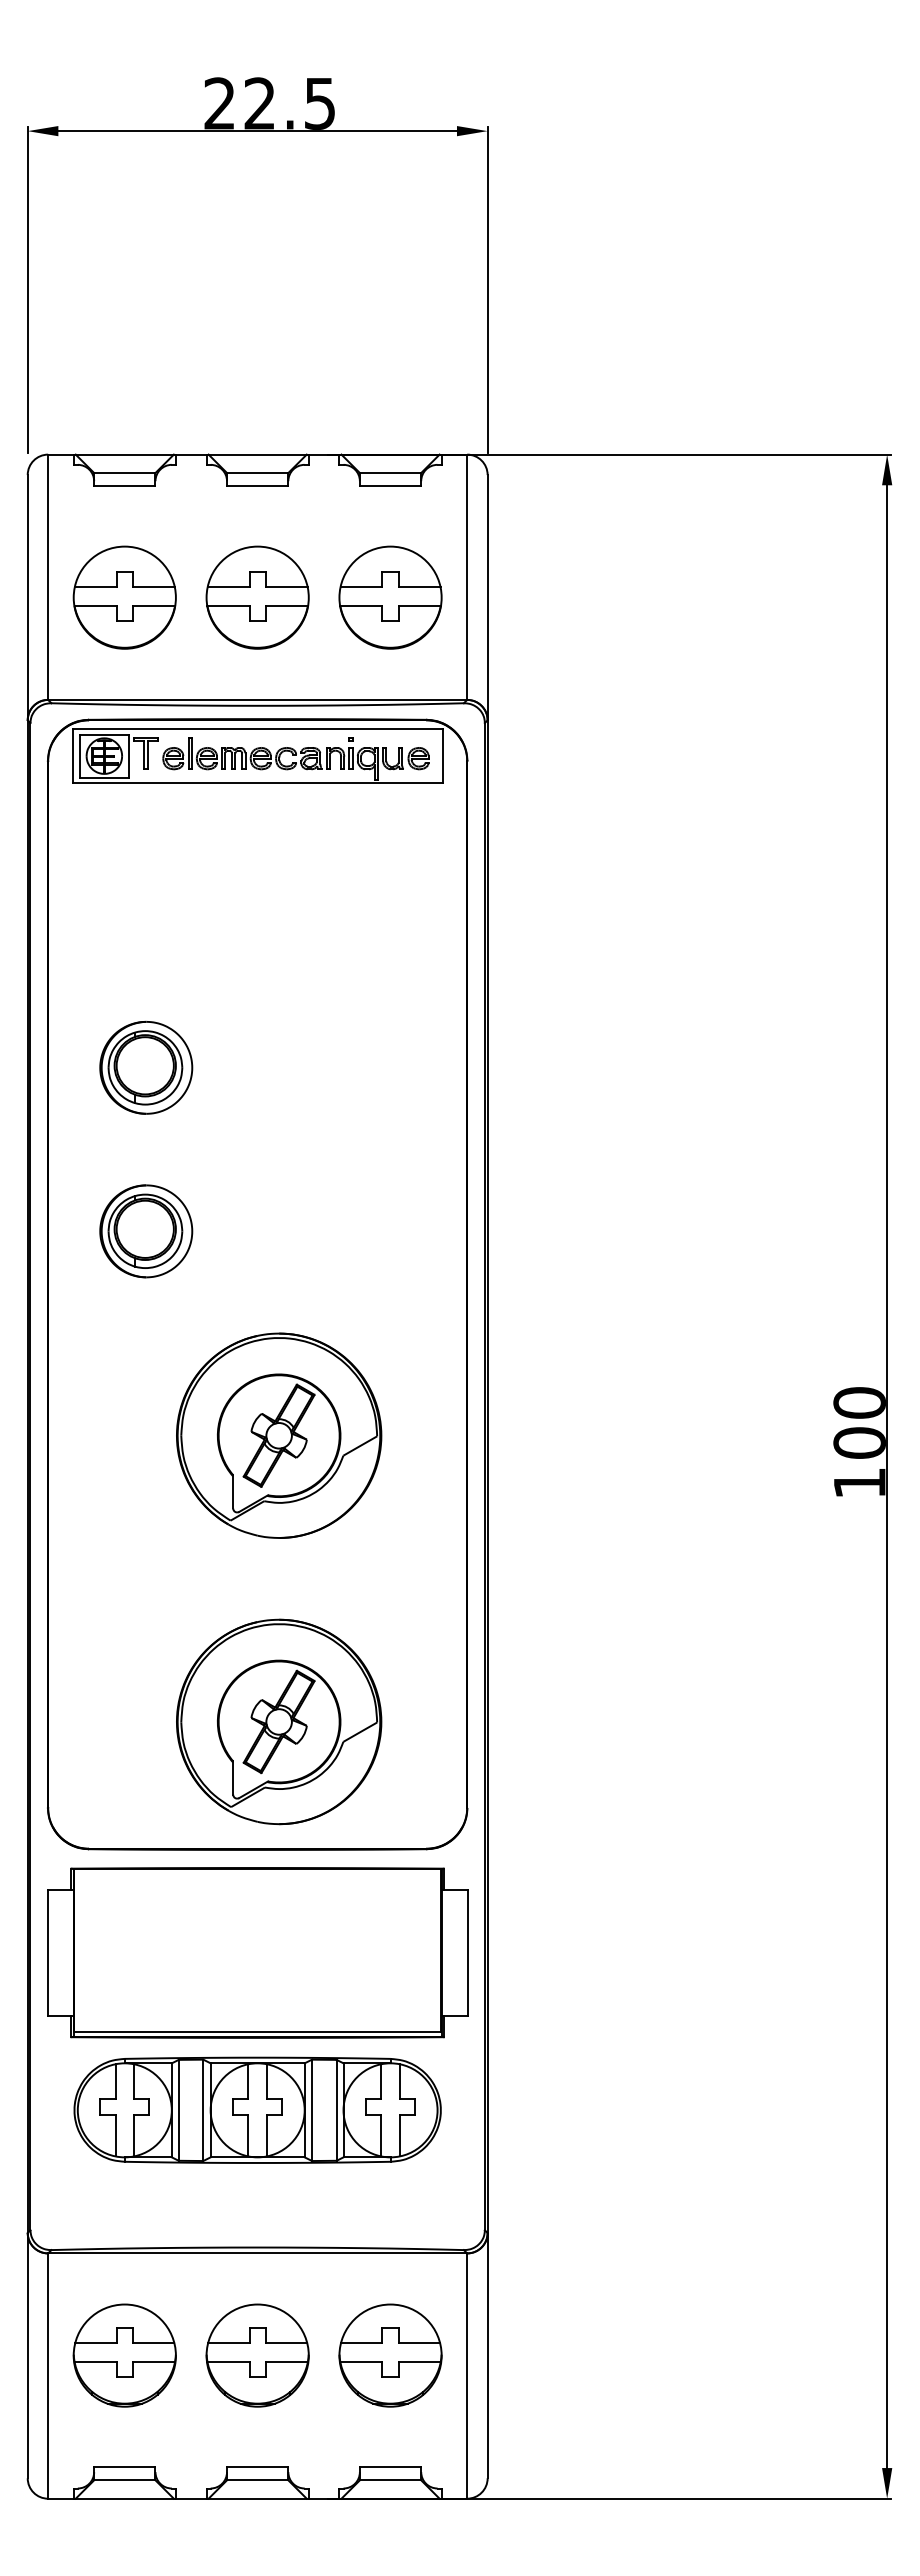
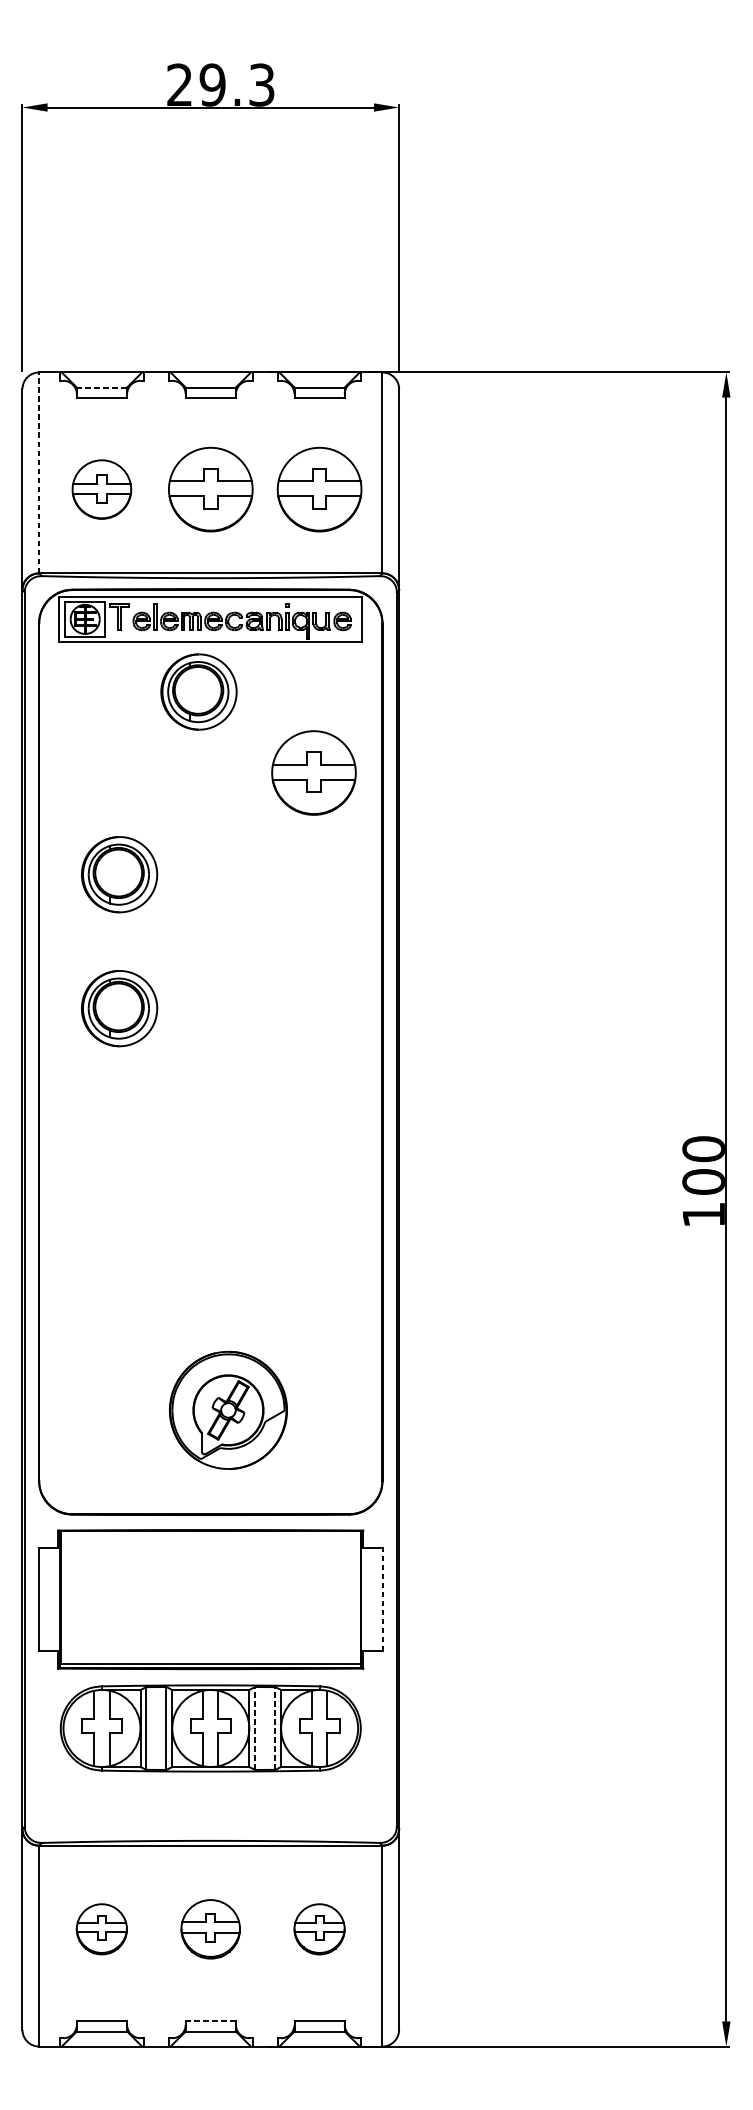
text: (289, 103) -> (236, 84), 22.5 -> 29.3
line: (124, 473) -> (101, 387), solid -> dashed
line: (48, 577) -> (39, 473), solid -> dashed
part: (124, 597) -> (101, 489), size x0.7
part: (243, 844) -> (199, 691), added
part: (383, 943) -> (313, 772), added
part: (279, 1435) -> (228, 1175), removed
part: (279, 1721) -> (228, 1410), size x0.7
line: (467, 1952) -> (382, 1599), solid -> dashed
line: (336, 2109) -> (275, 1727), solid -> dashed
line: (312, 2110) -> (255, 1728), solid -> dashed
part: (124, 2355) -> (101, 1929), size x0.6
part: (257, 2355) -> (210, 1929), size x0.7
part: (390, 2355) -> (319, 1929), size x0.6
line: (257, 2467) -> (210, 2021), solid -> dashed

